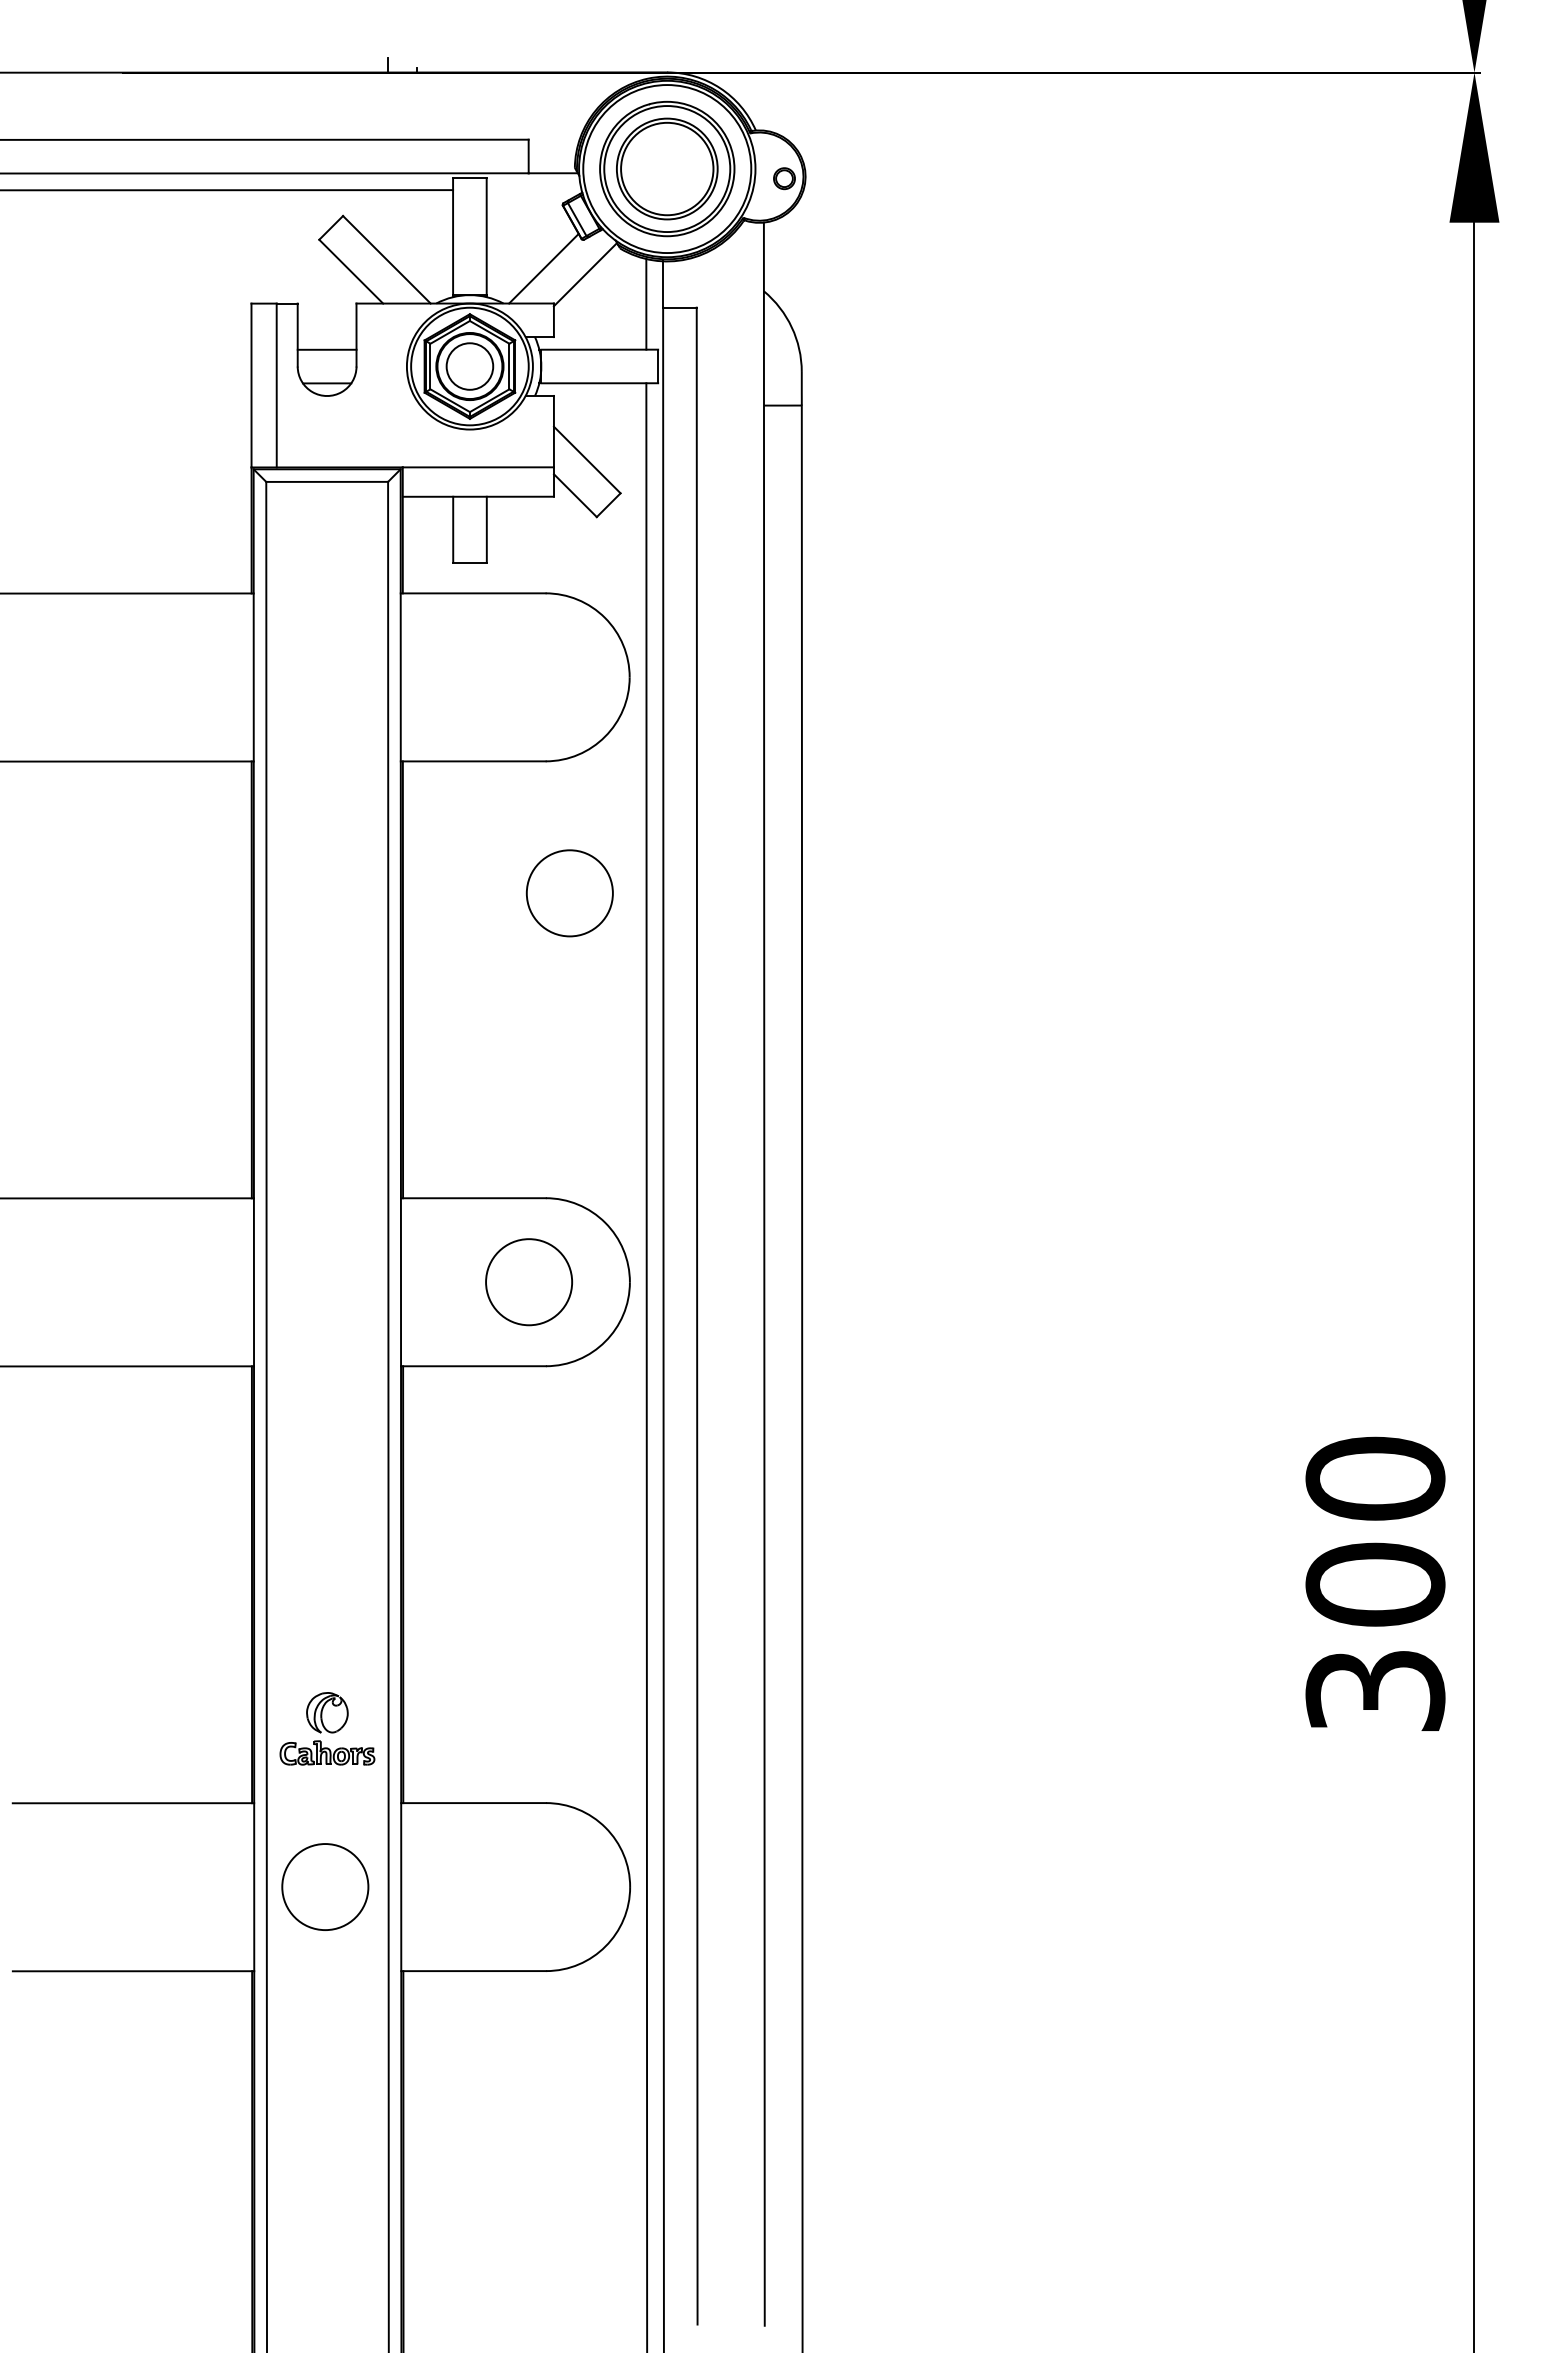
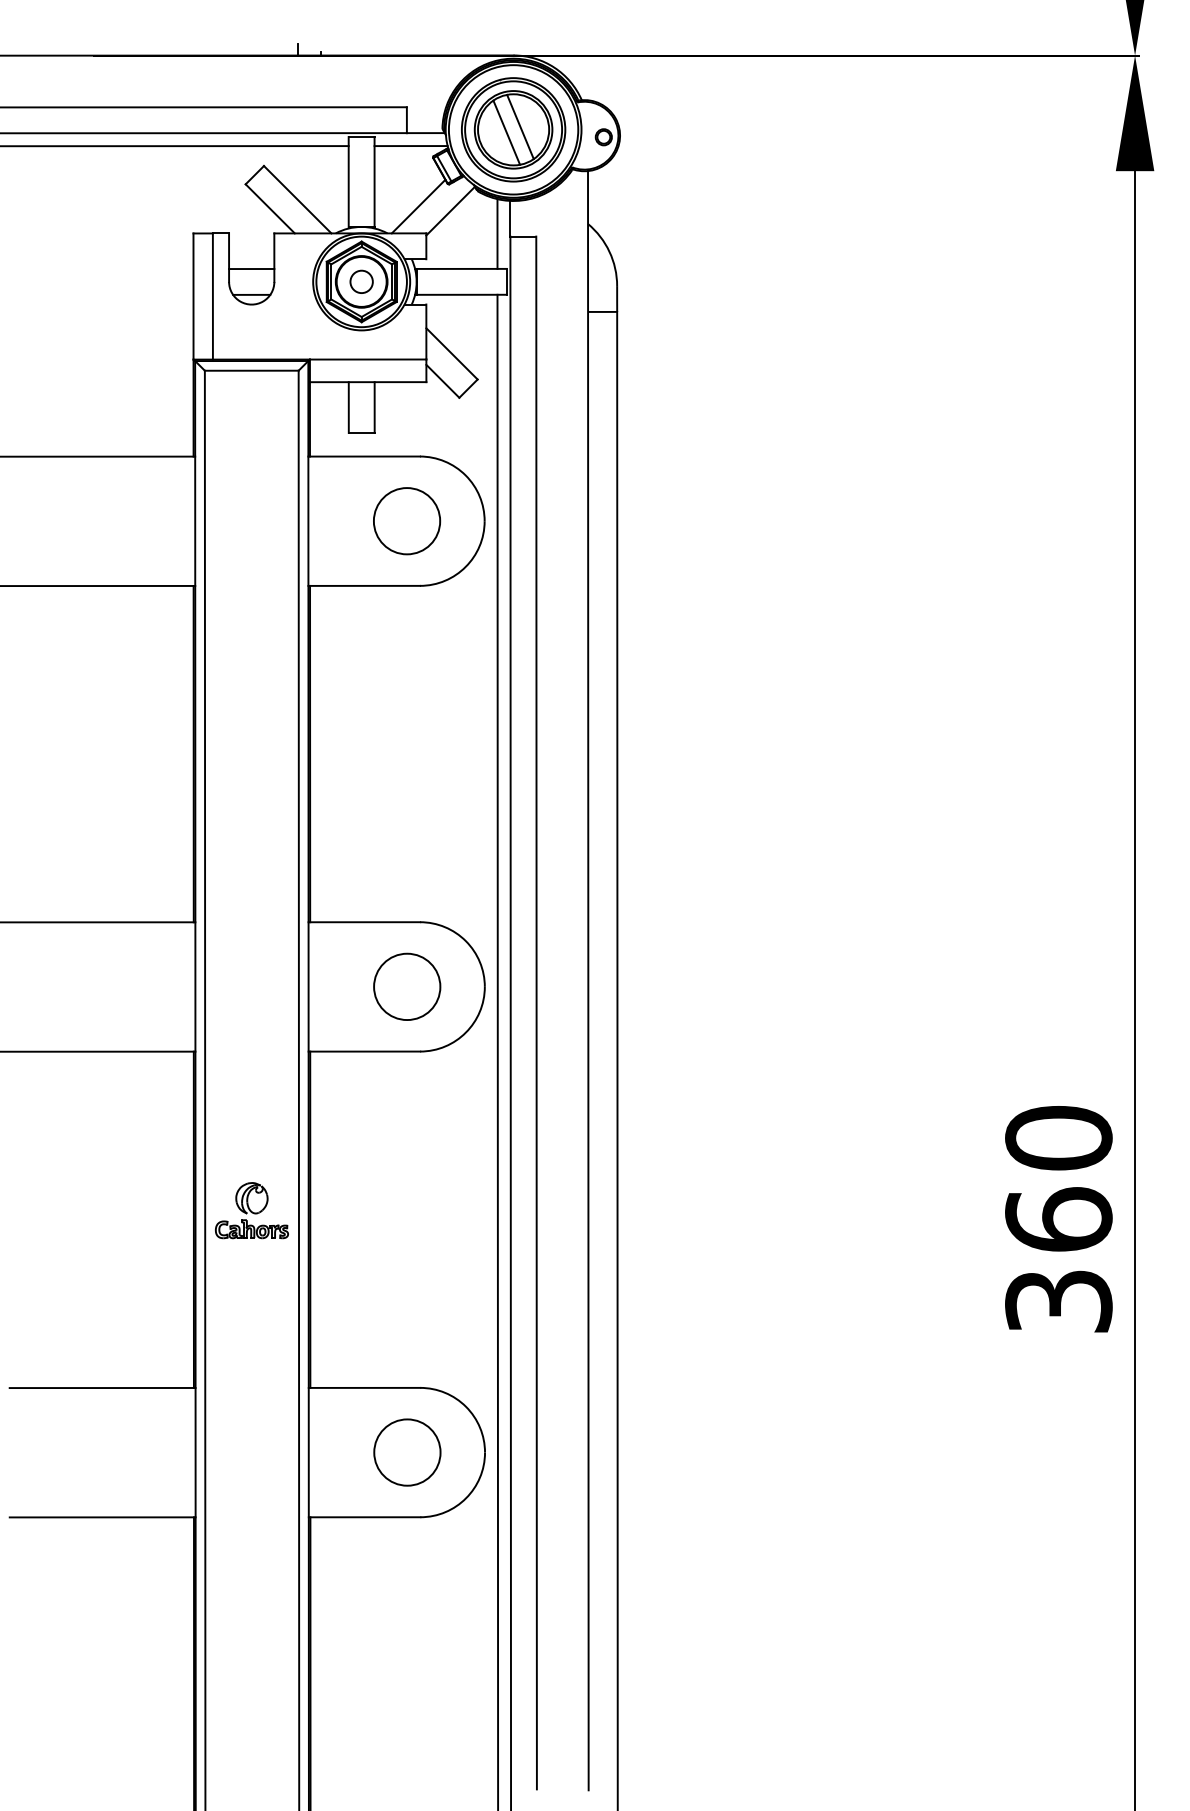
line: (675, 165) -> (519, 127), added
line: (658, 172) -> (506, 132), added
line: (533, 190) -> (410, 146), added
circle: (469, 366) -> (361, 281), size x0.62
circle: (569, 893) -> (406, 521), moved
text: (1375, 1584) -> (1058, 1219), 300 -> 360
part: (327, 1728) -> (252, 1210), moved
circle: (325, 1886) -> (407, 1452), moved

